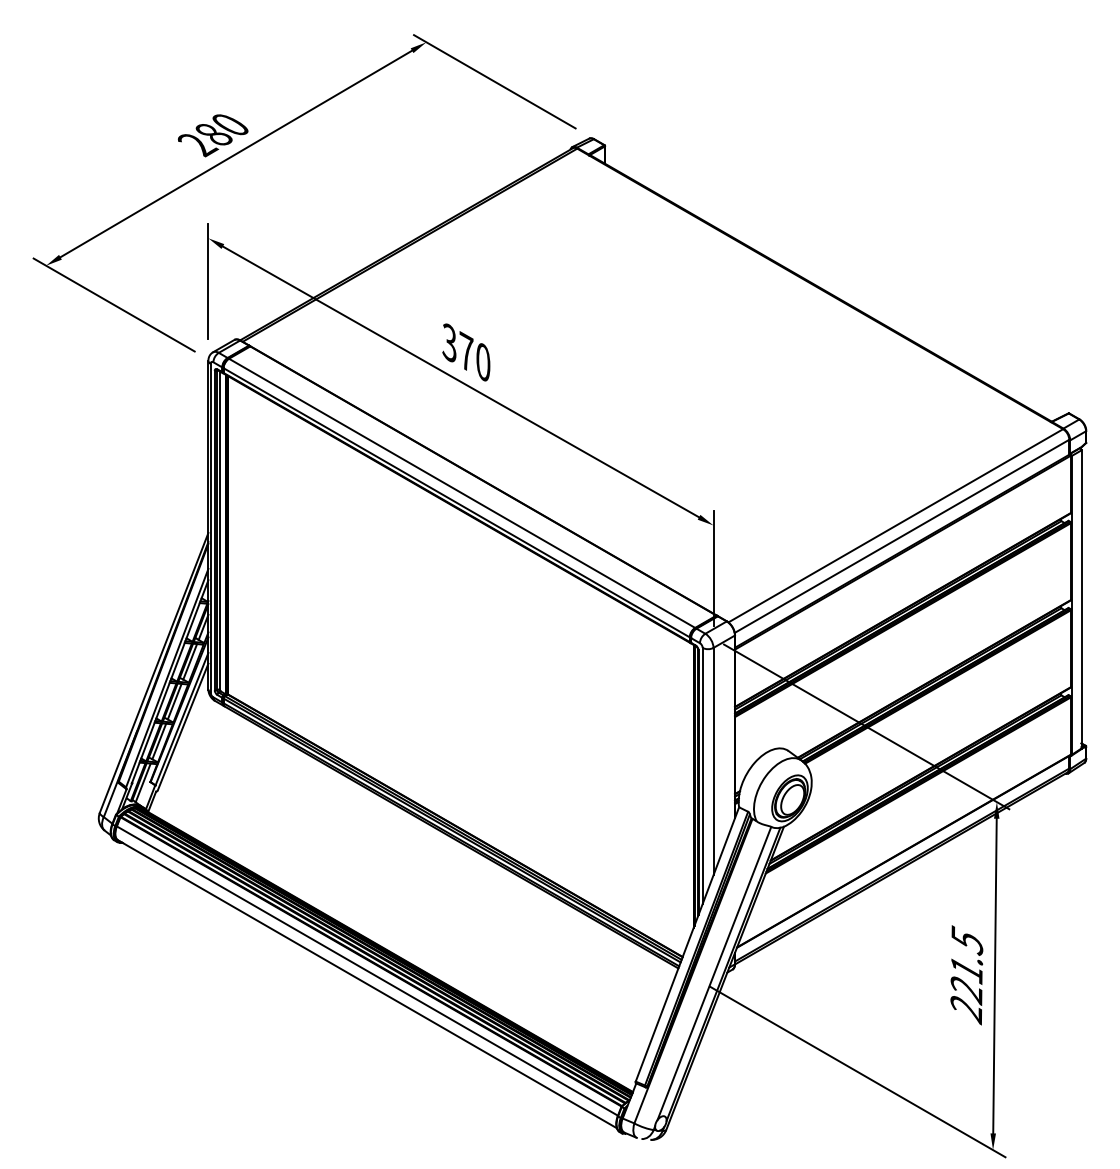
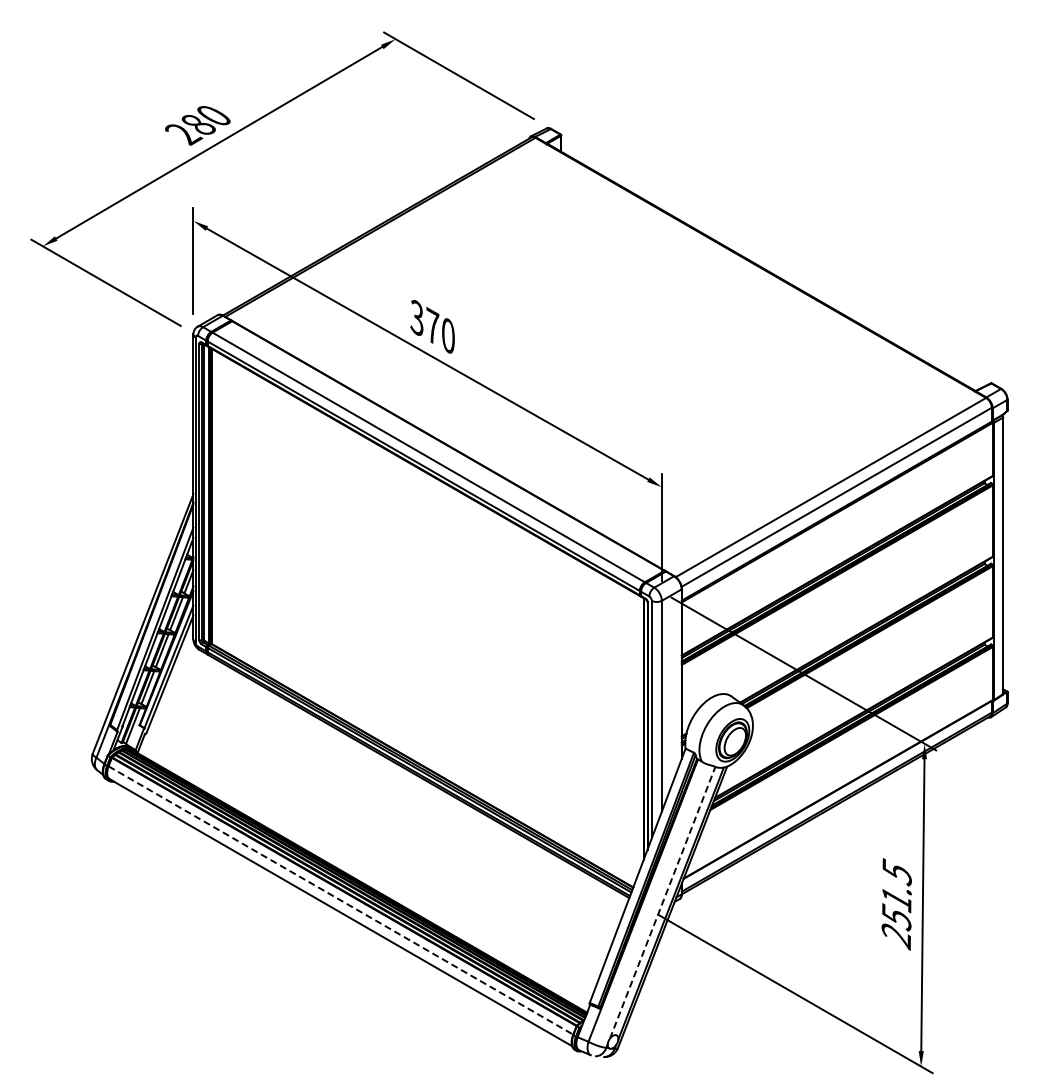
line: (368, 971) -> (341, 900), solid -> dashed
line: (714, 973) -> (662, 902), solid -> dashed
text: (966, 989) -> (896, 917), 221.5 -> 251.5

